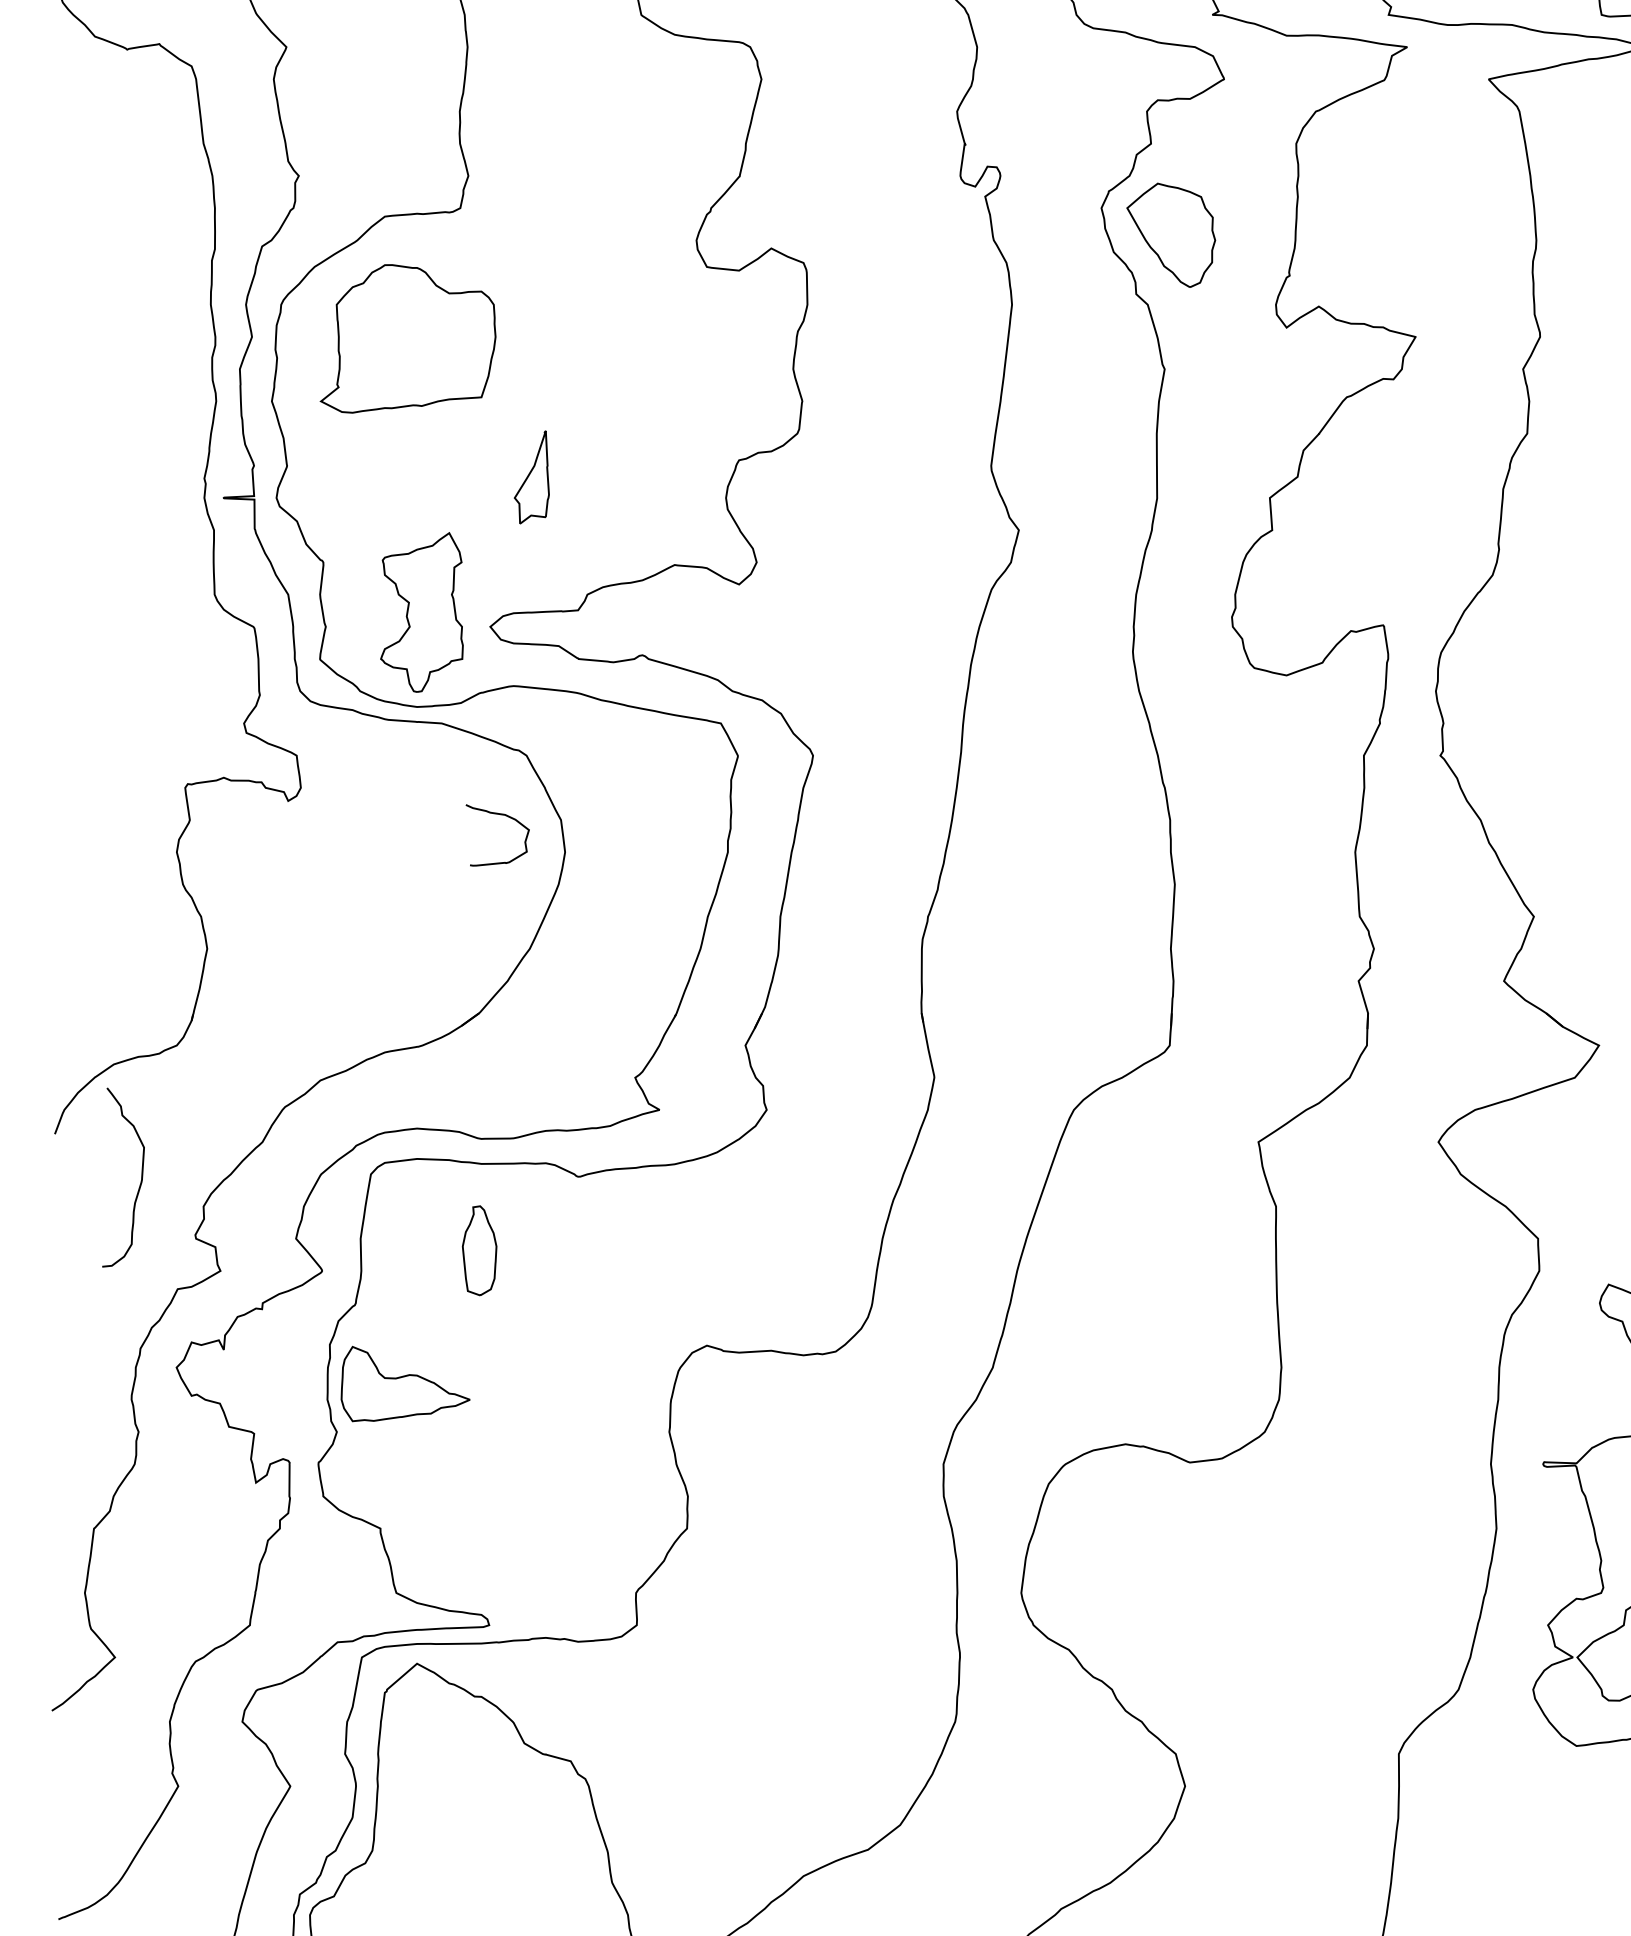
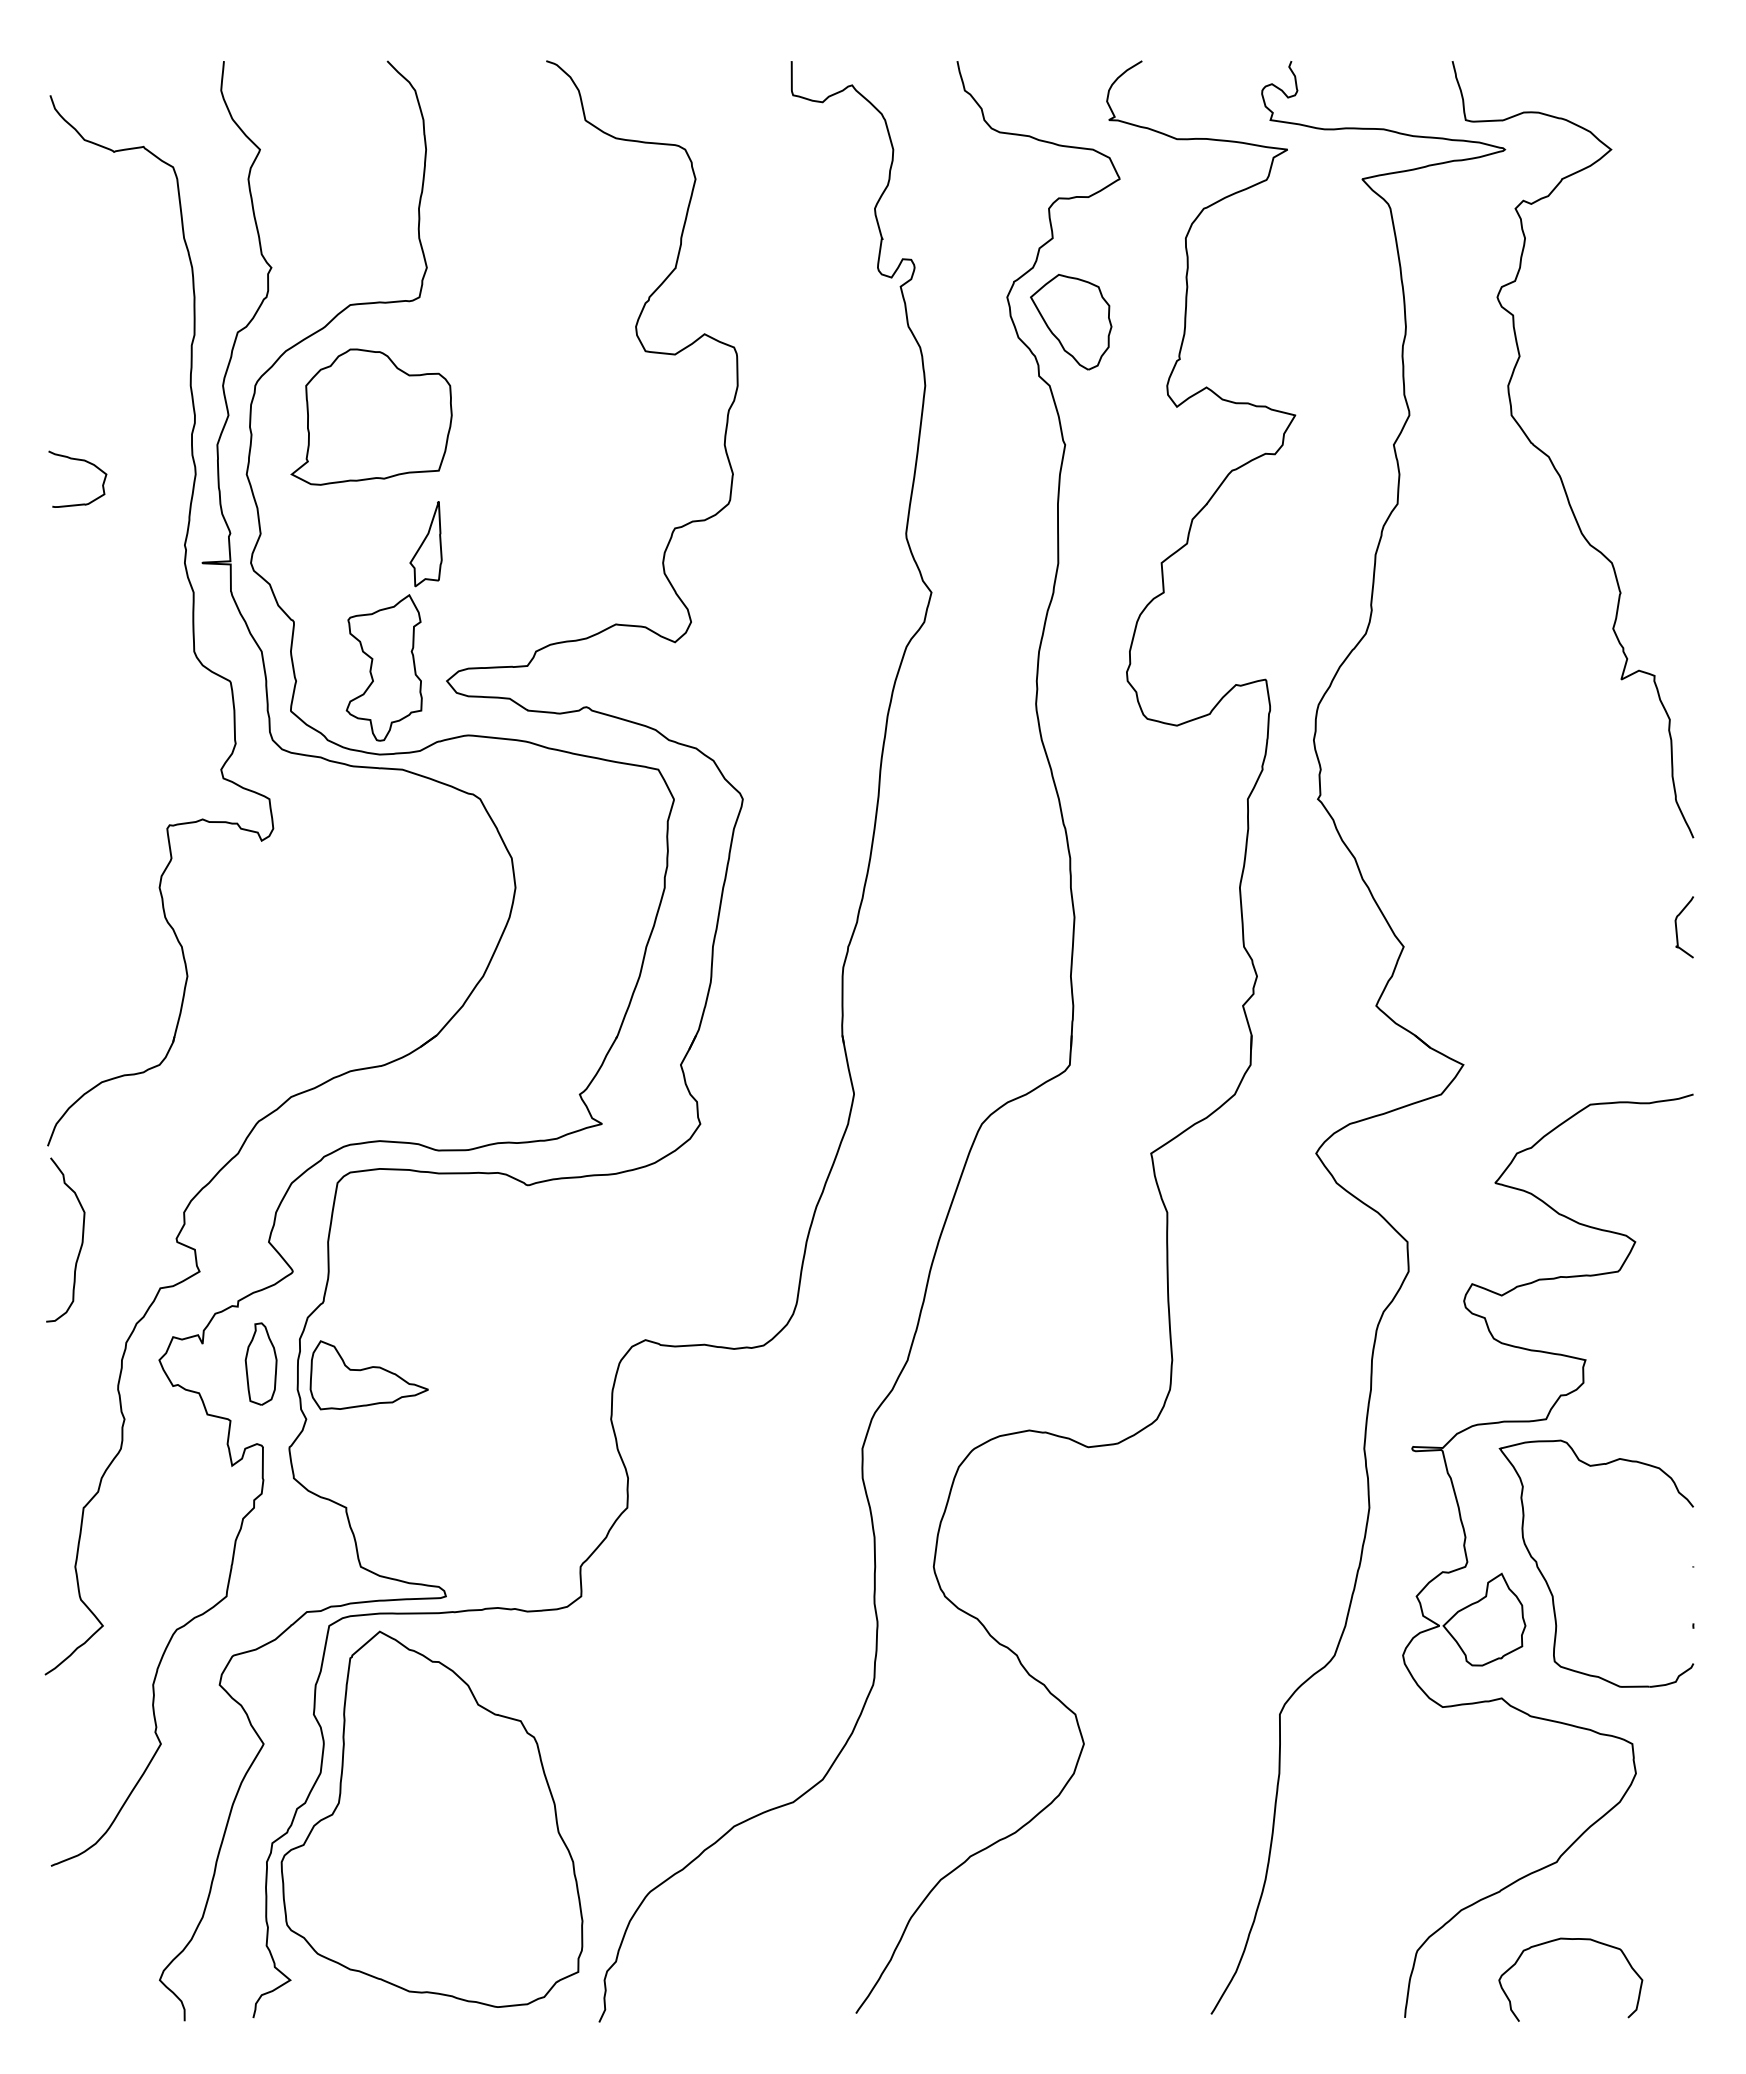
part: (531, 477) -> (425, 544), moved
curve: (502, 815) -> (82, 461), moved
curve: (140, 1177) -> (81, 1239), moved
part: (478, 1250) -> (260, 1363), moved

